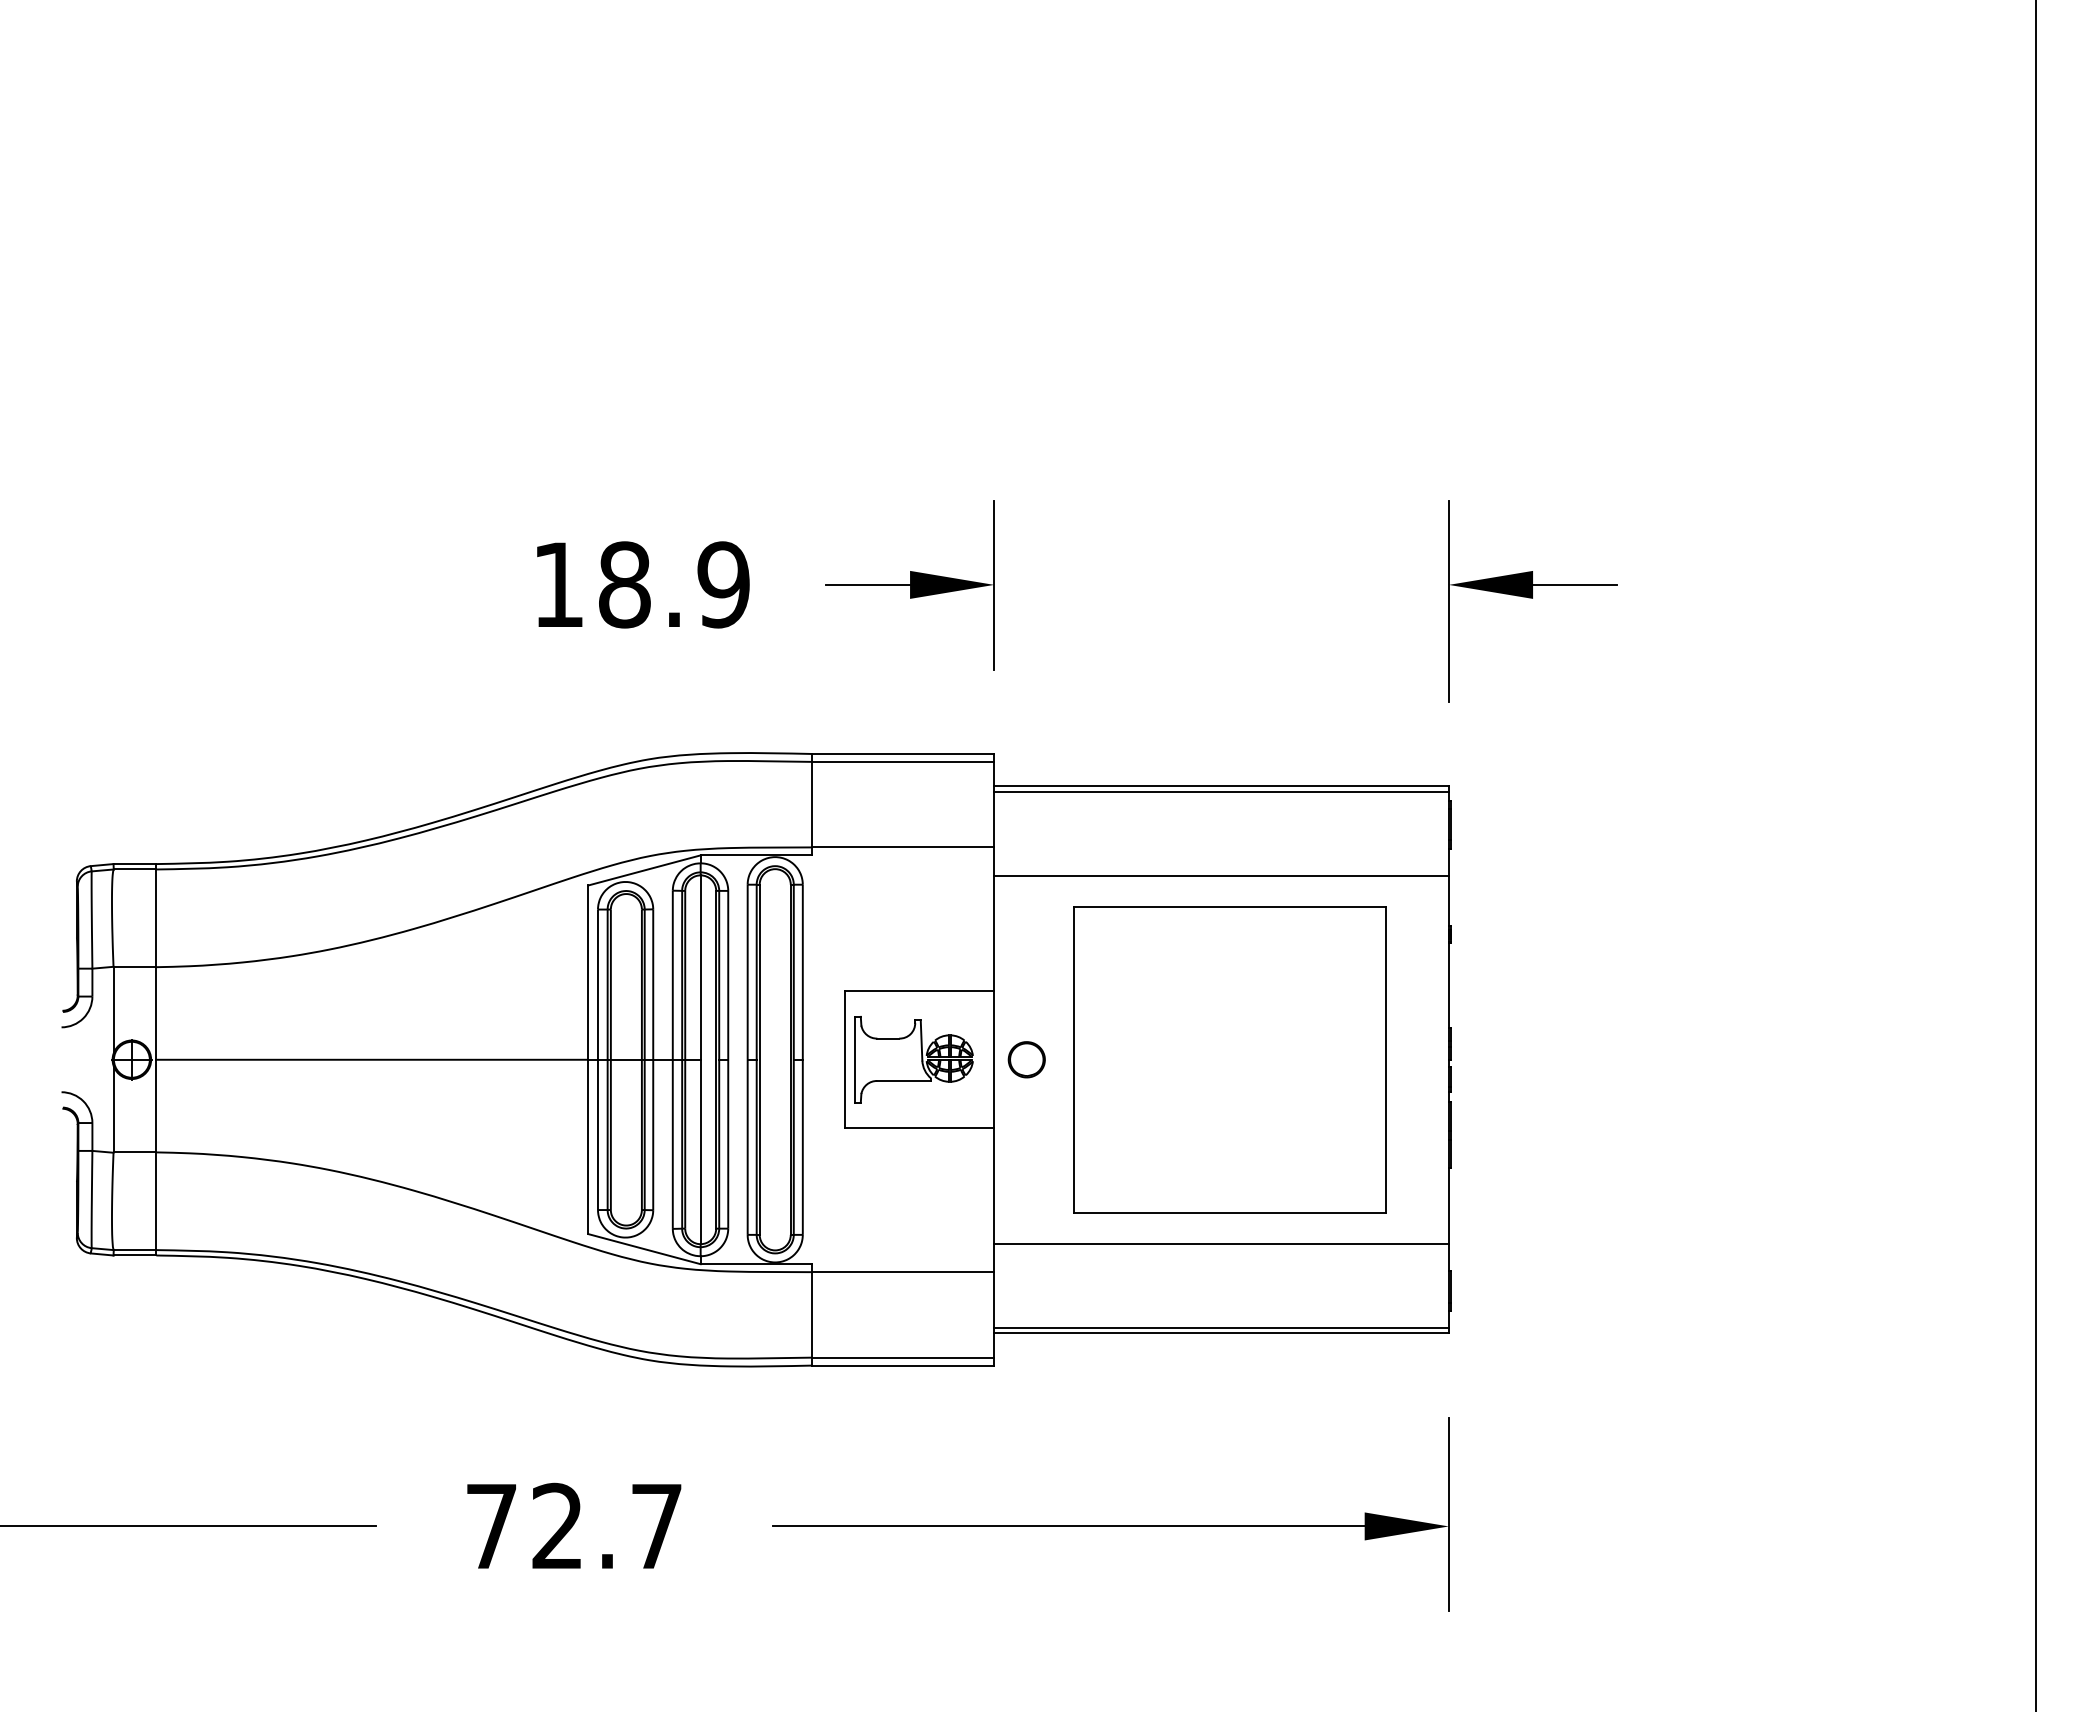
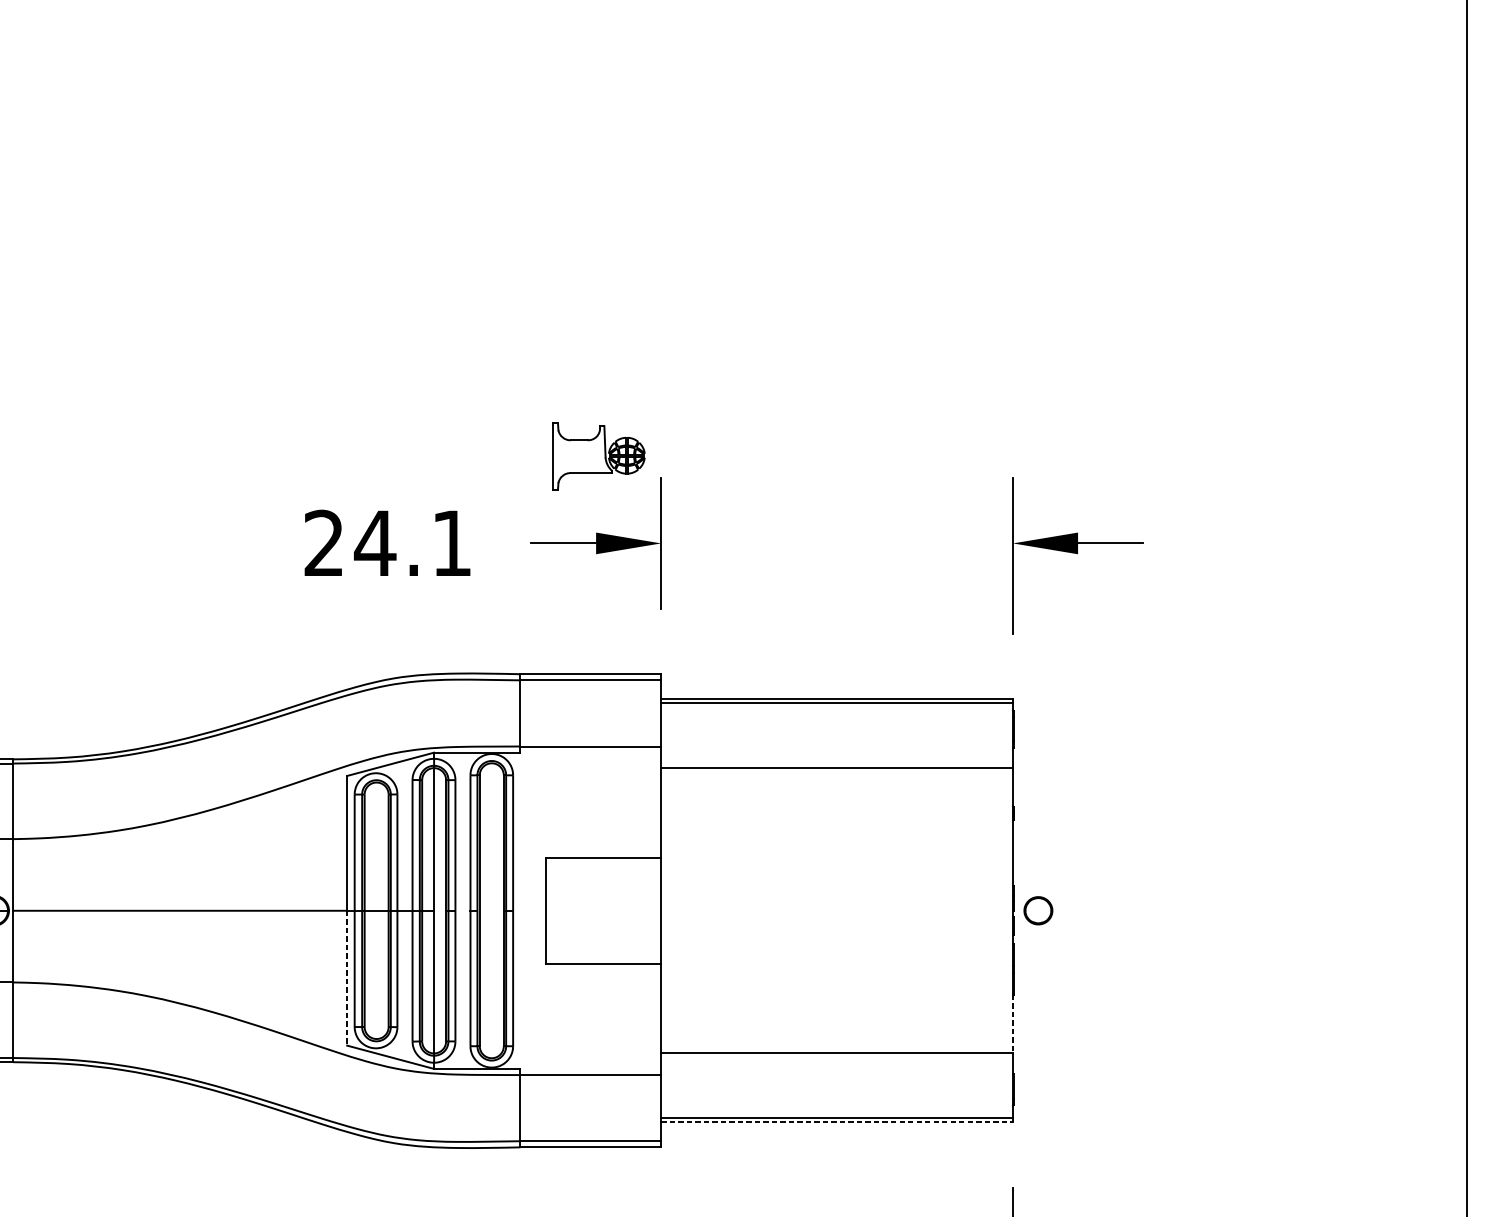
text: (641, 584) -> (388, 543), 18.9 -> 24.1
part: (913, 1059) -> (598, 456), moved
part: (1026, 1059) -> (1038, 910), moved
part: (1229, 1059) -> (843, 910), removed
line: (588, 1147) -> (347, 978), solid -> dashed
line: (1448, 1205) -> (1012, 1023), solid -> dashed
line: (1222, 1333) -> (837, 1122), solid -> dashed

